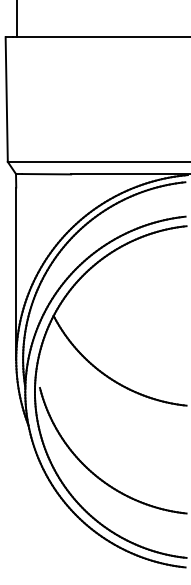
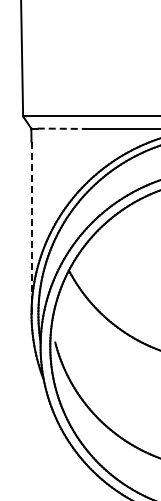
line: (47, 174) -> (62, 129), solid -> dashed
line: (16, 274) -> (31, 229), solid -> dashed

